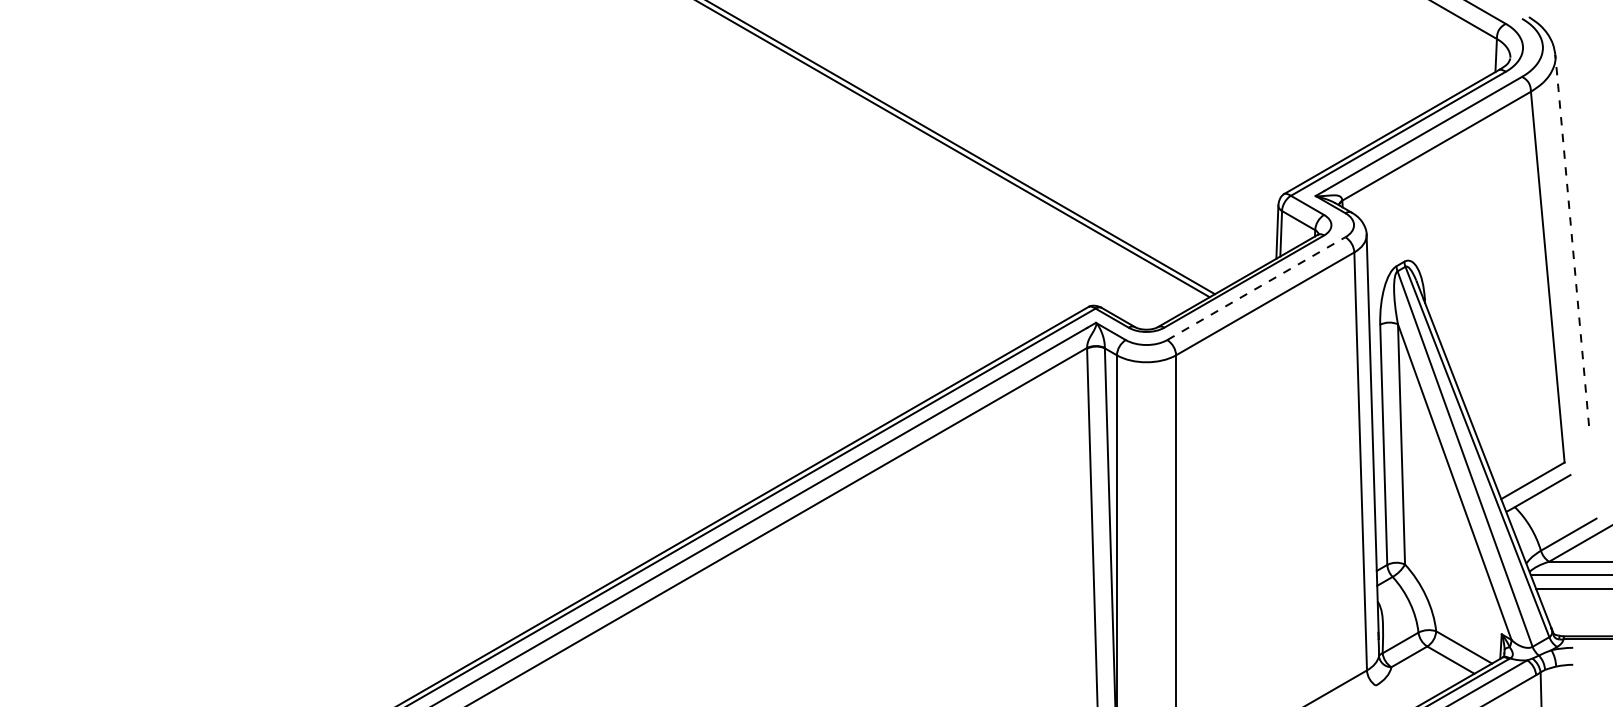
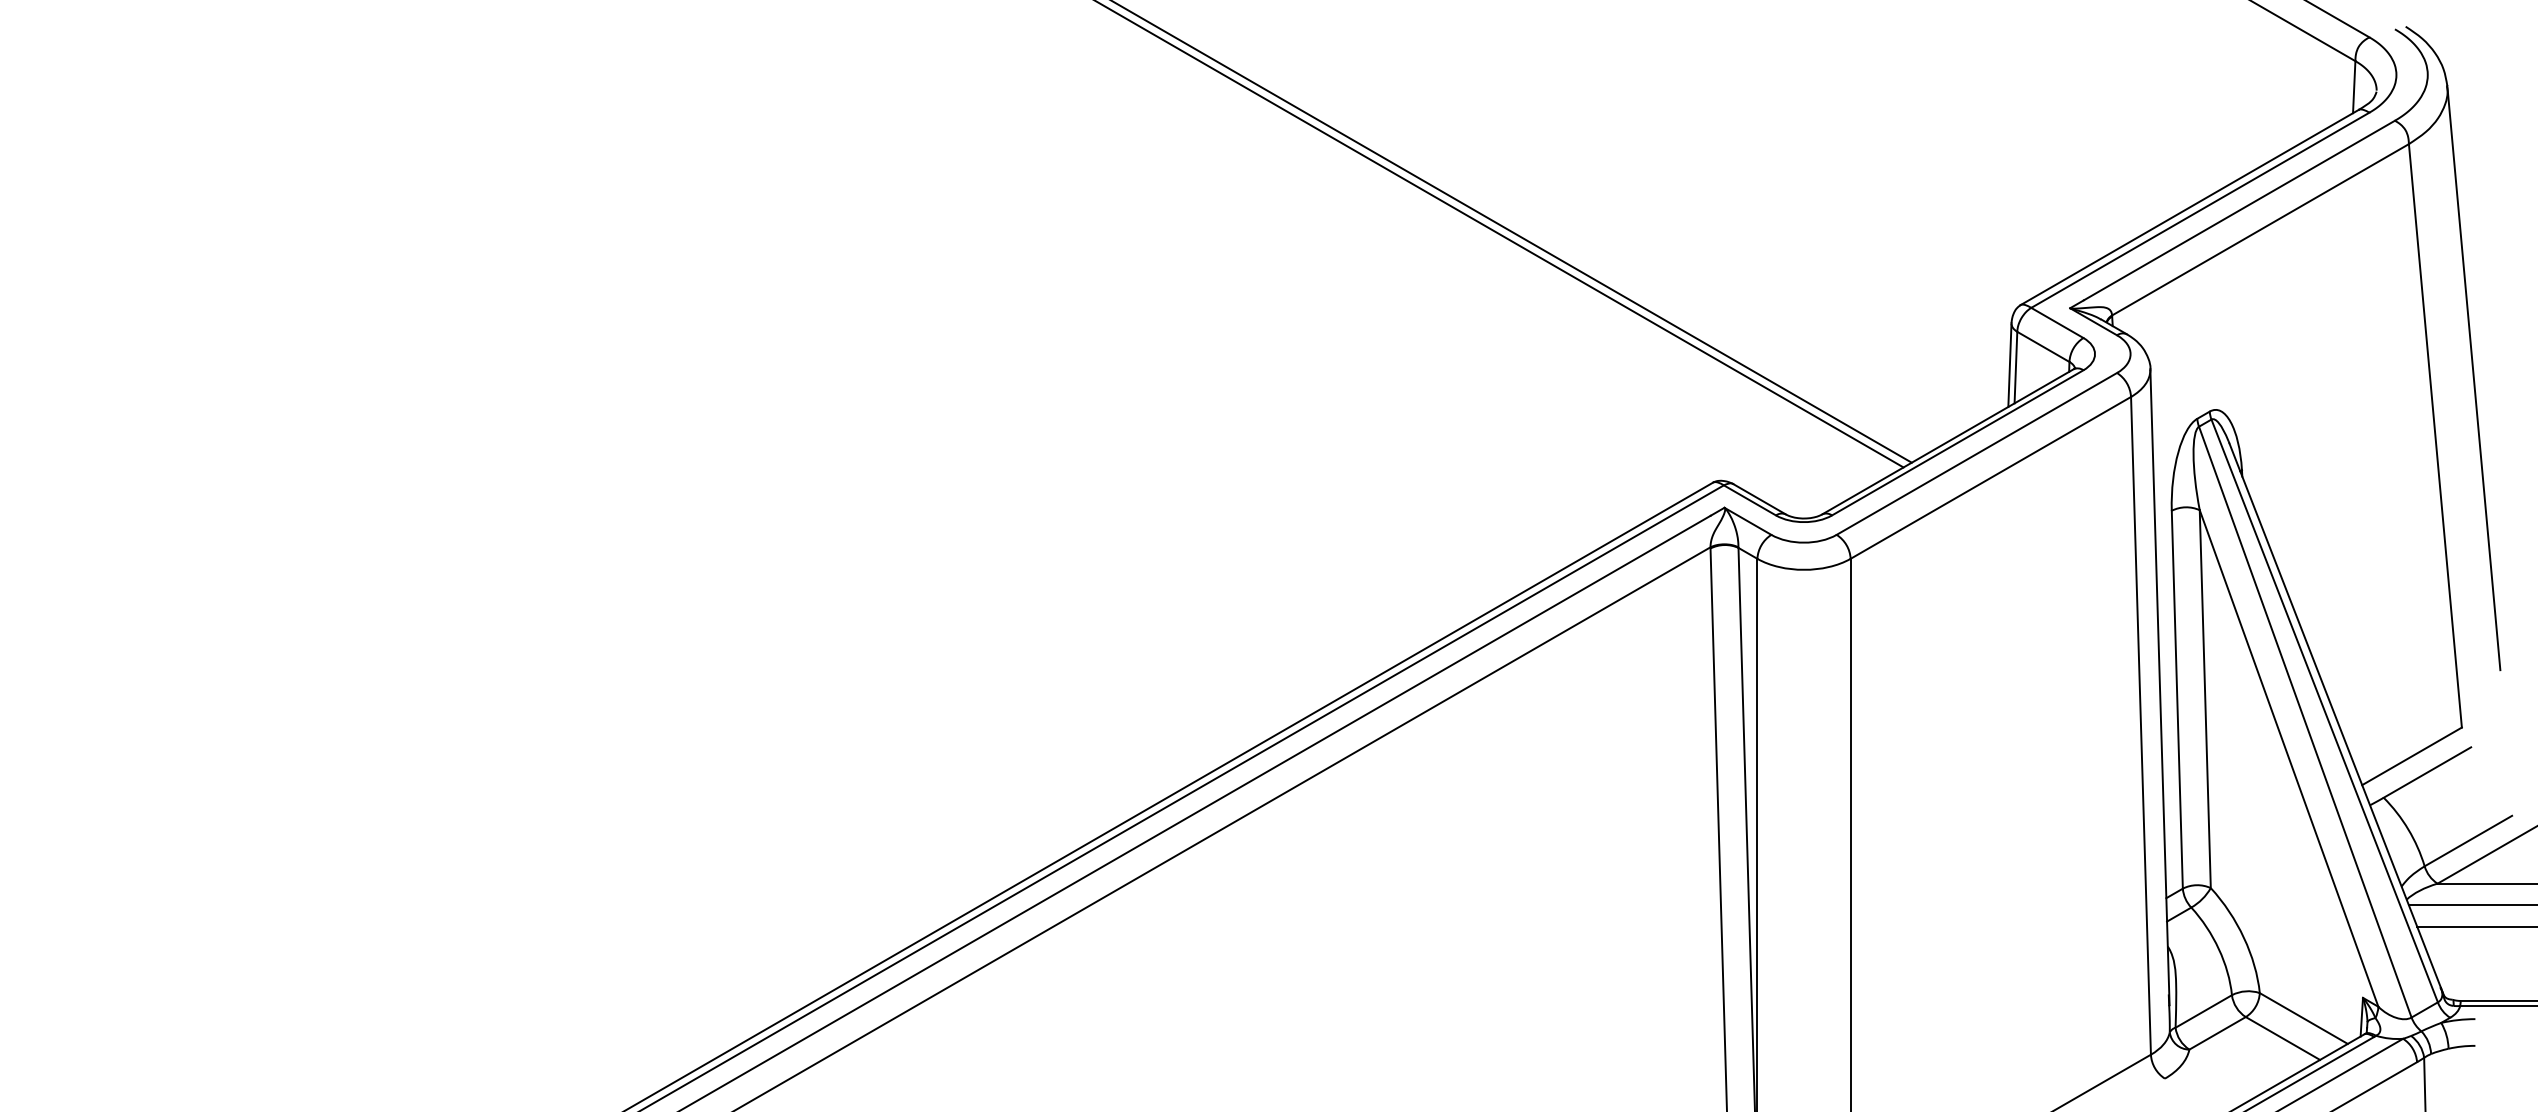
line: (1572, 239) -> (2474, 376), dashed -> solid
line: (1256, 288) -> (1977, 453), dashed -> solid

